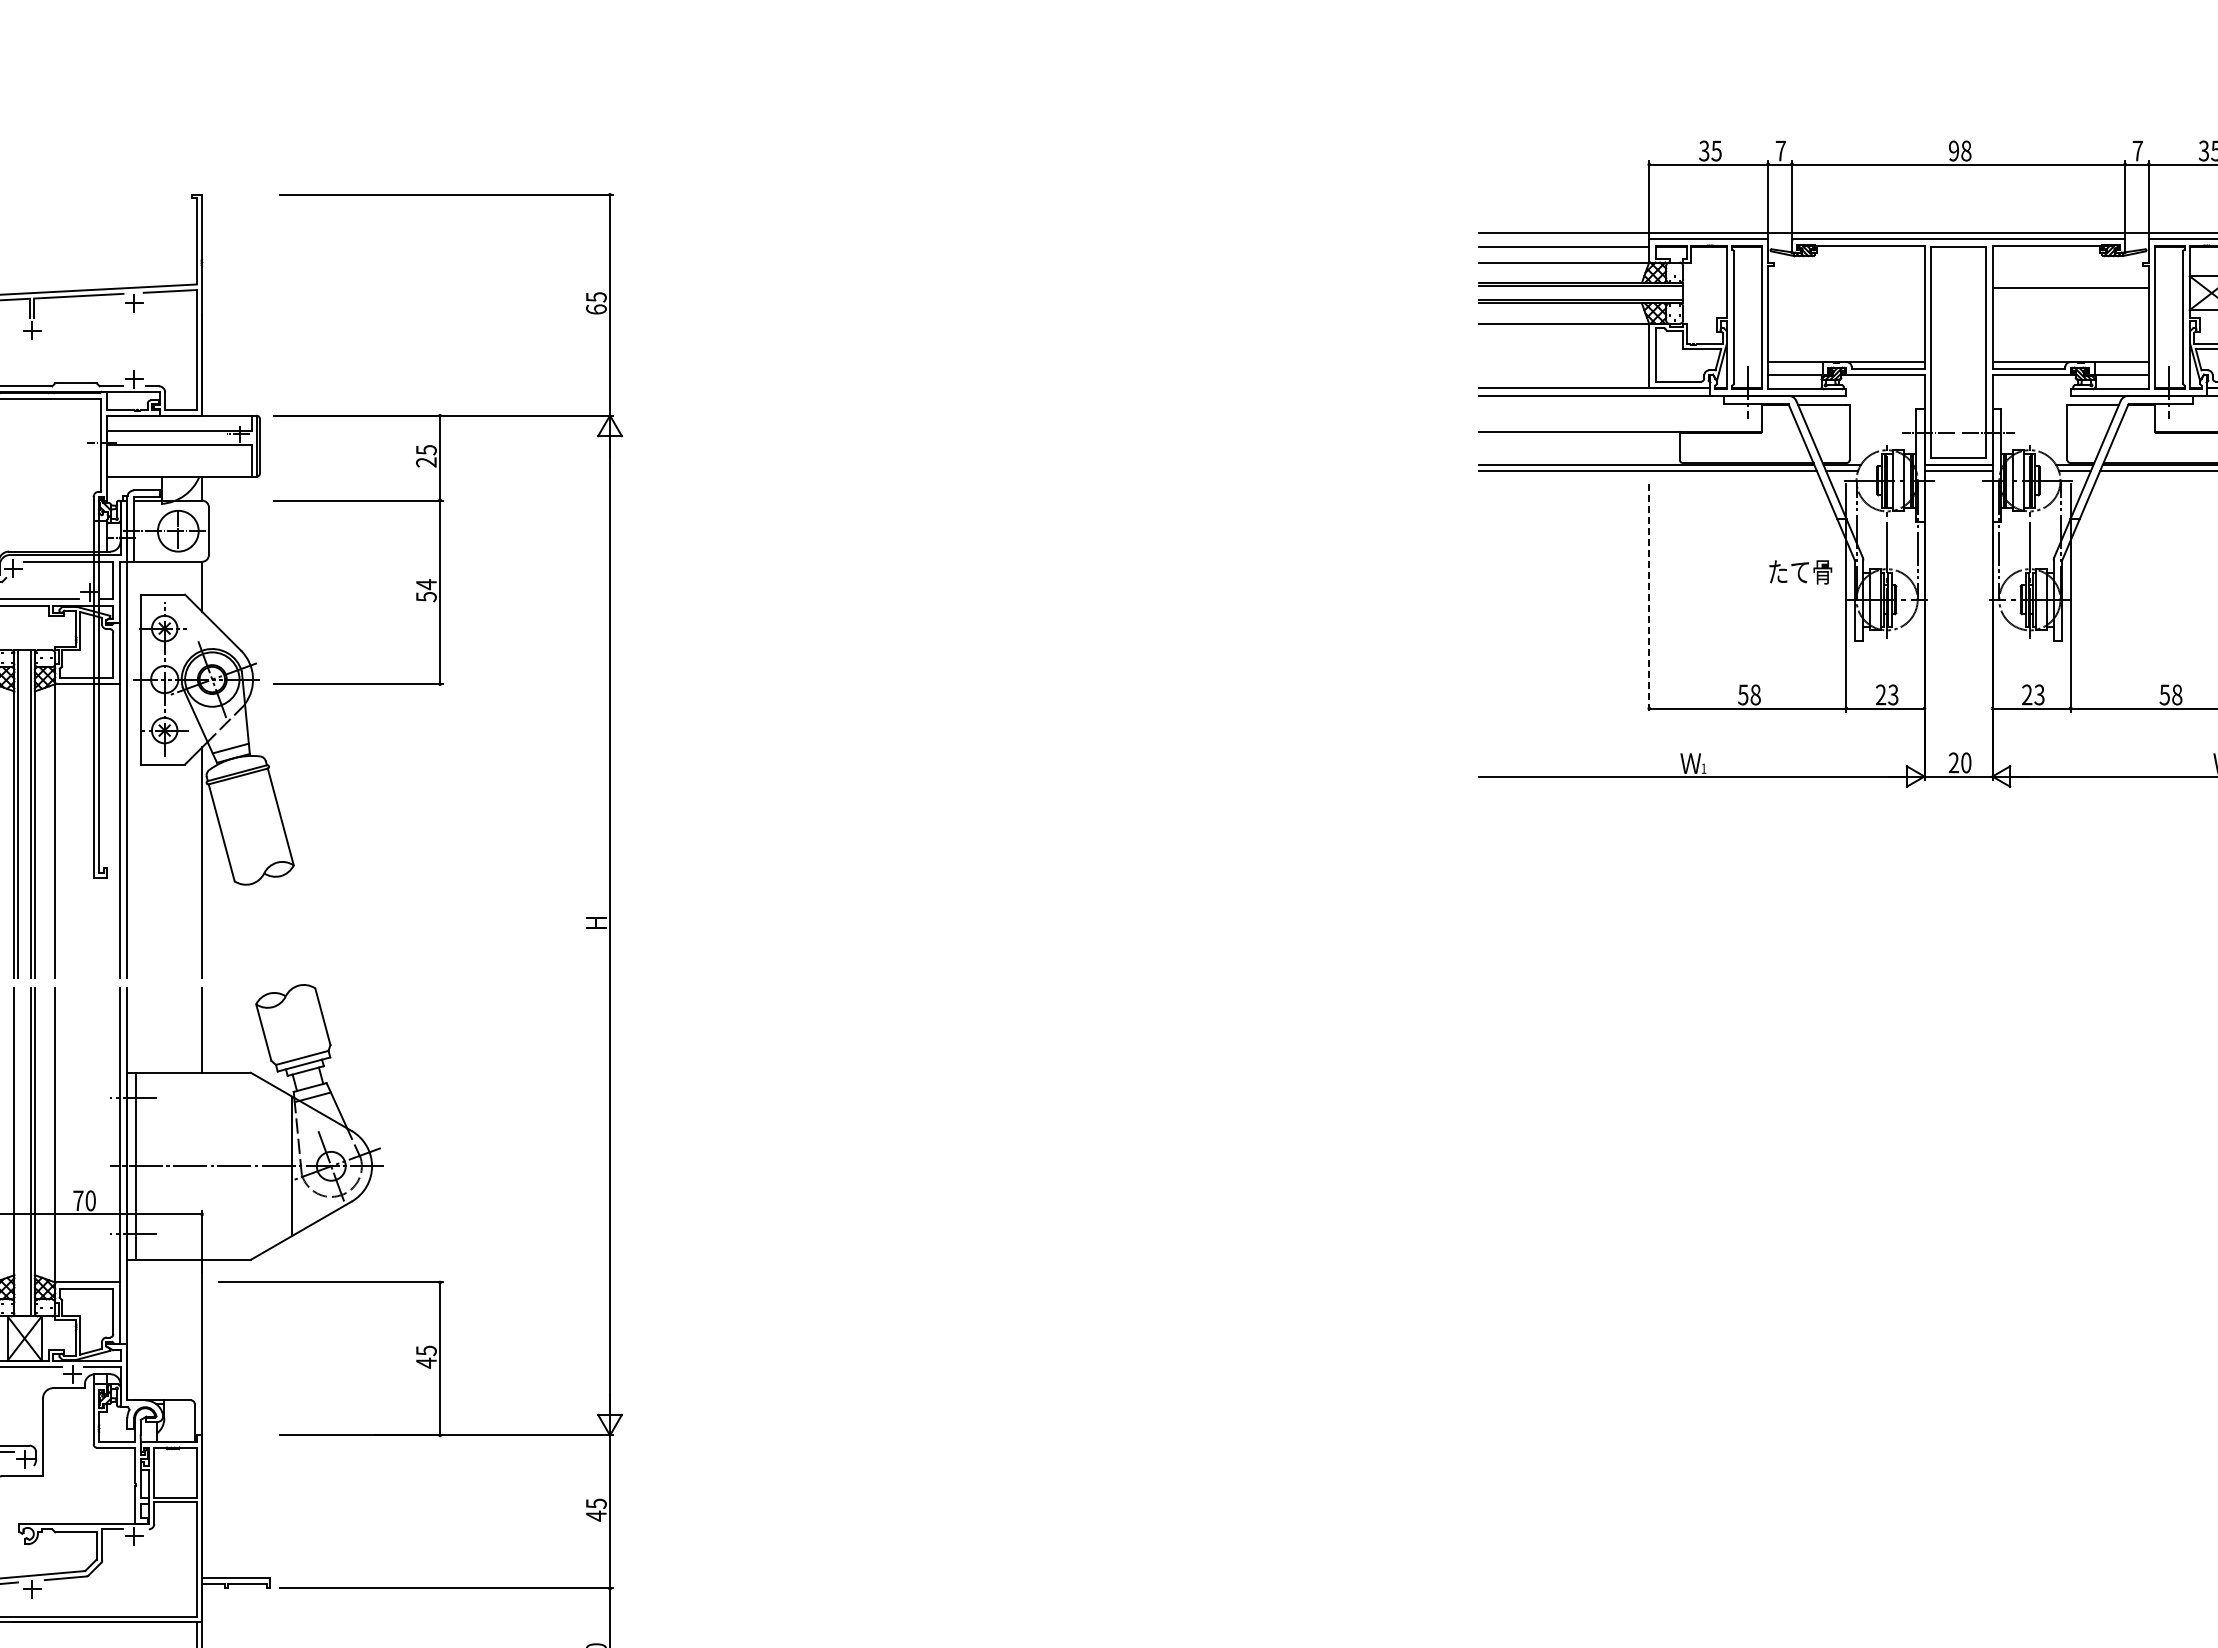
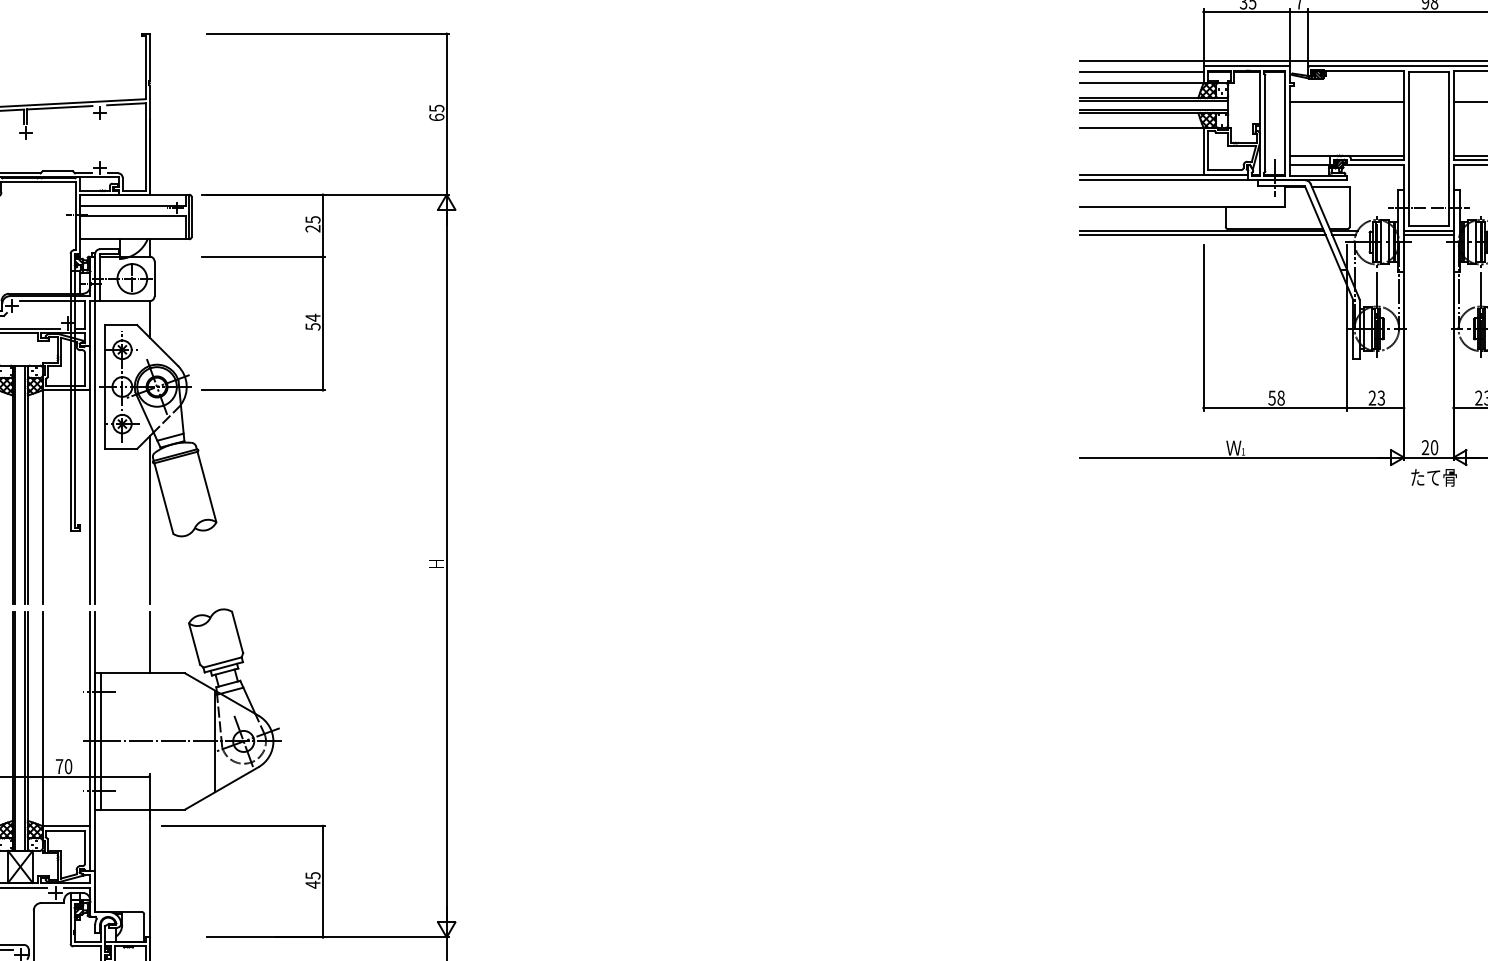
line: (1846, 287) -> (1347, 101), added
text: (1800, 572) -> (1433, 477), moved
line: (1649, 598) -> (1203, 327), dashed -> solid
line: (17, 1152) -> (15, 731), added

